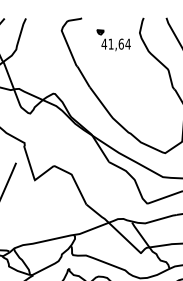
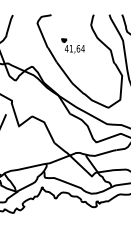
part: (112, 39) -> (72, 45), moved

